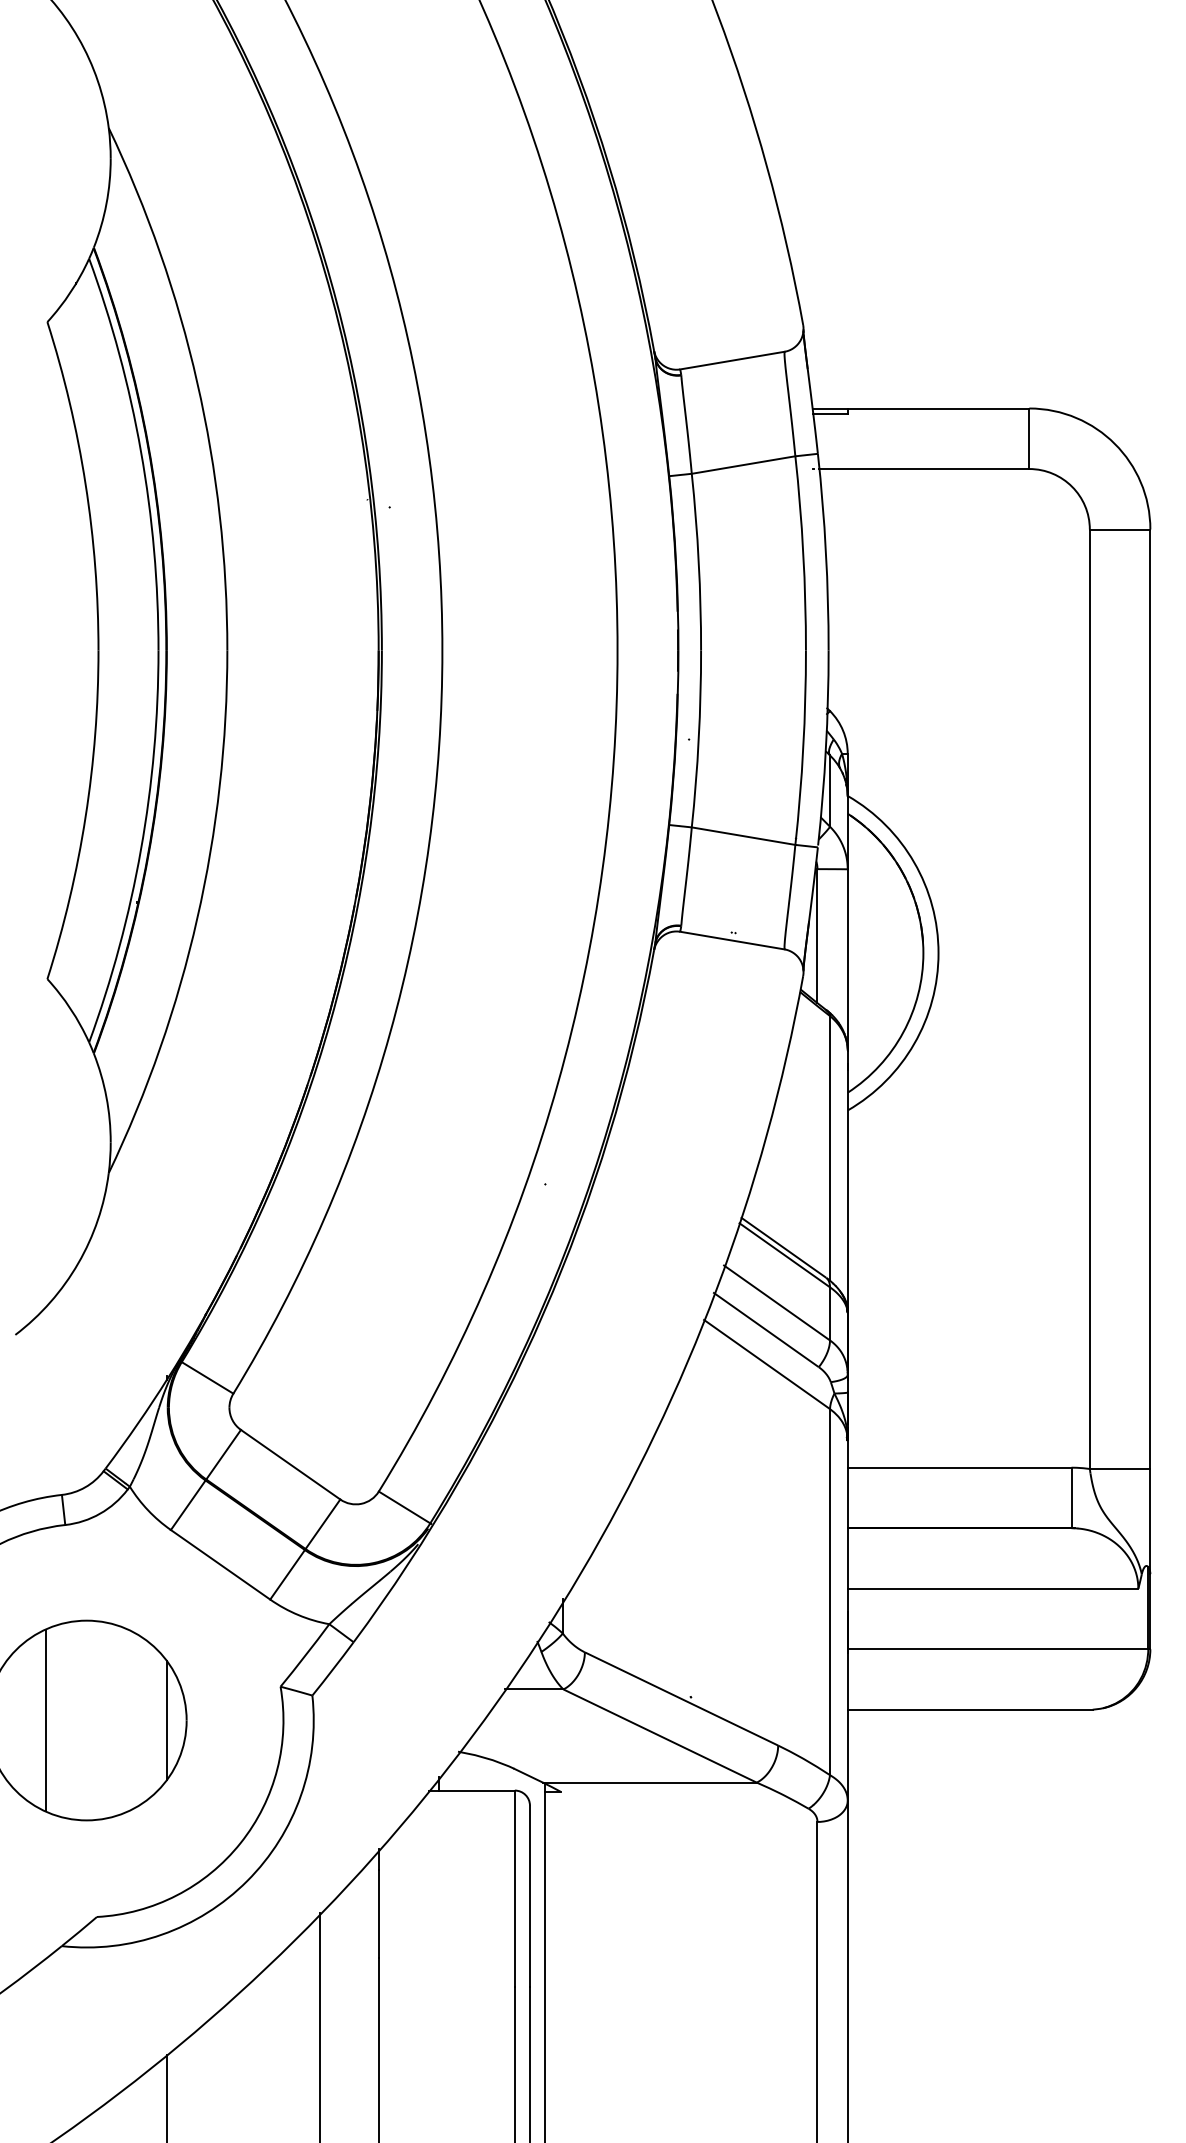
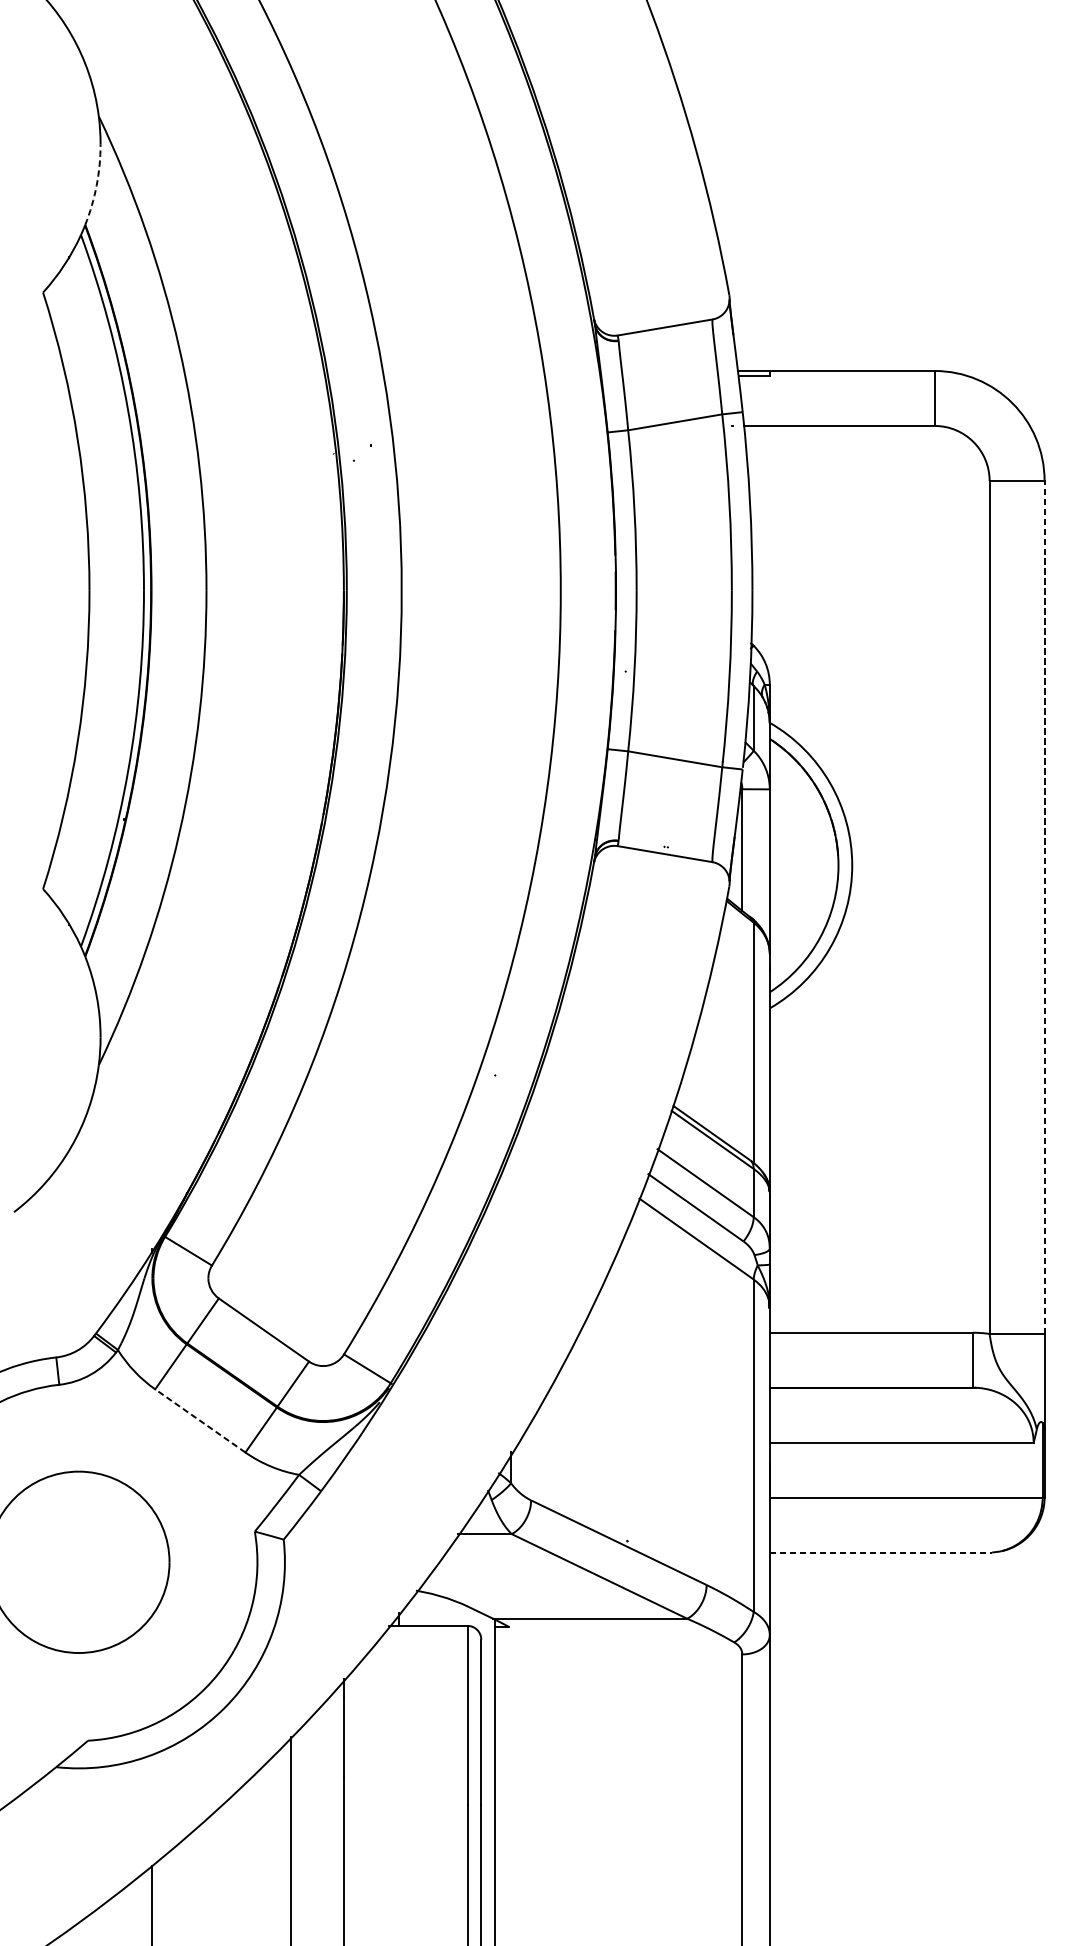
arc: (106, 203) -> (96, 184), solid -> dashed
line: (1150, 999) -> (1044, 907), solid -> dashed
line: (220, 1564) -> (200, 1420), solid -> dashed
line: (970, 1709) -> (881, 1552), solid -> dashed
line: (45, 1720) -> (41, 1562), removed
line: (166, 1720) -> (151, 1562), removed

